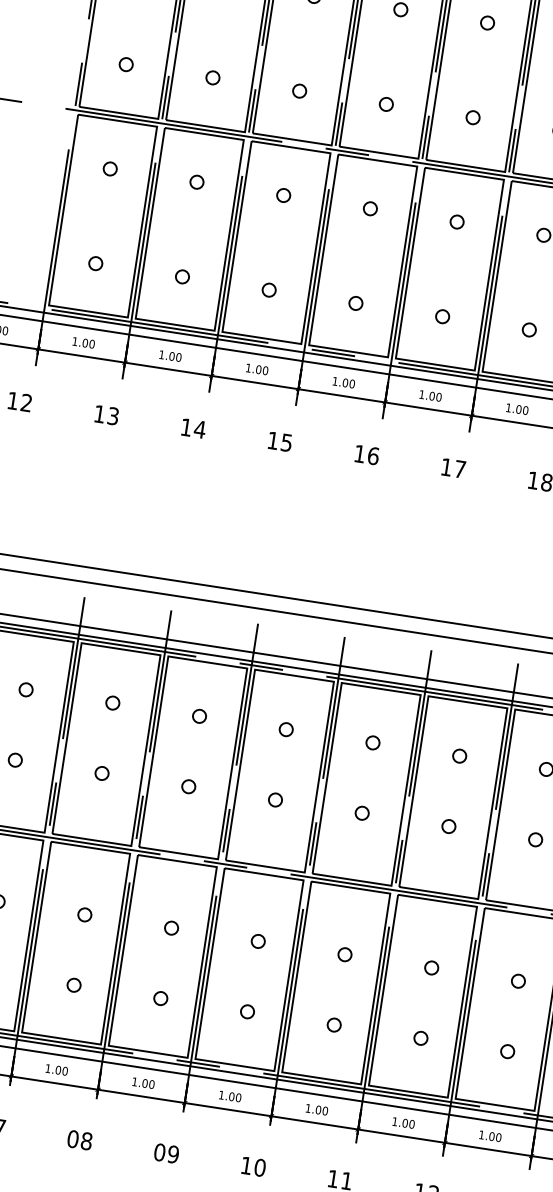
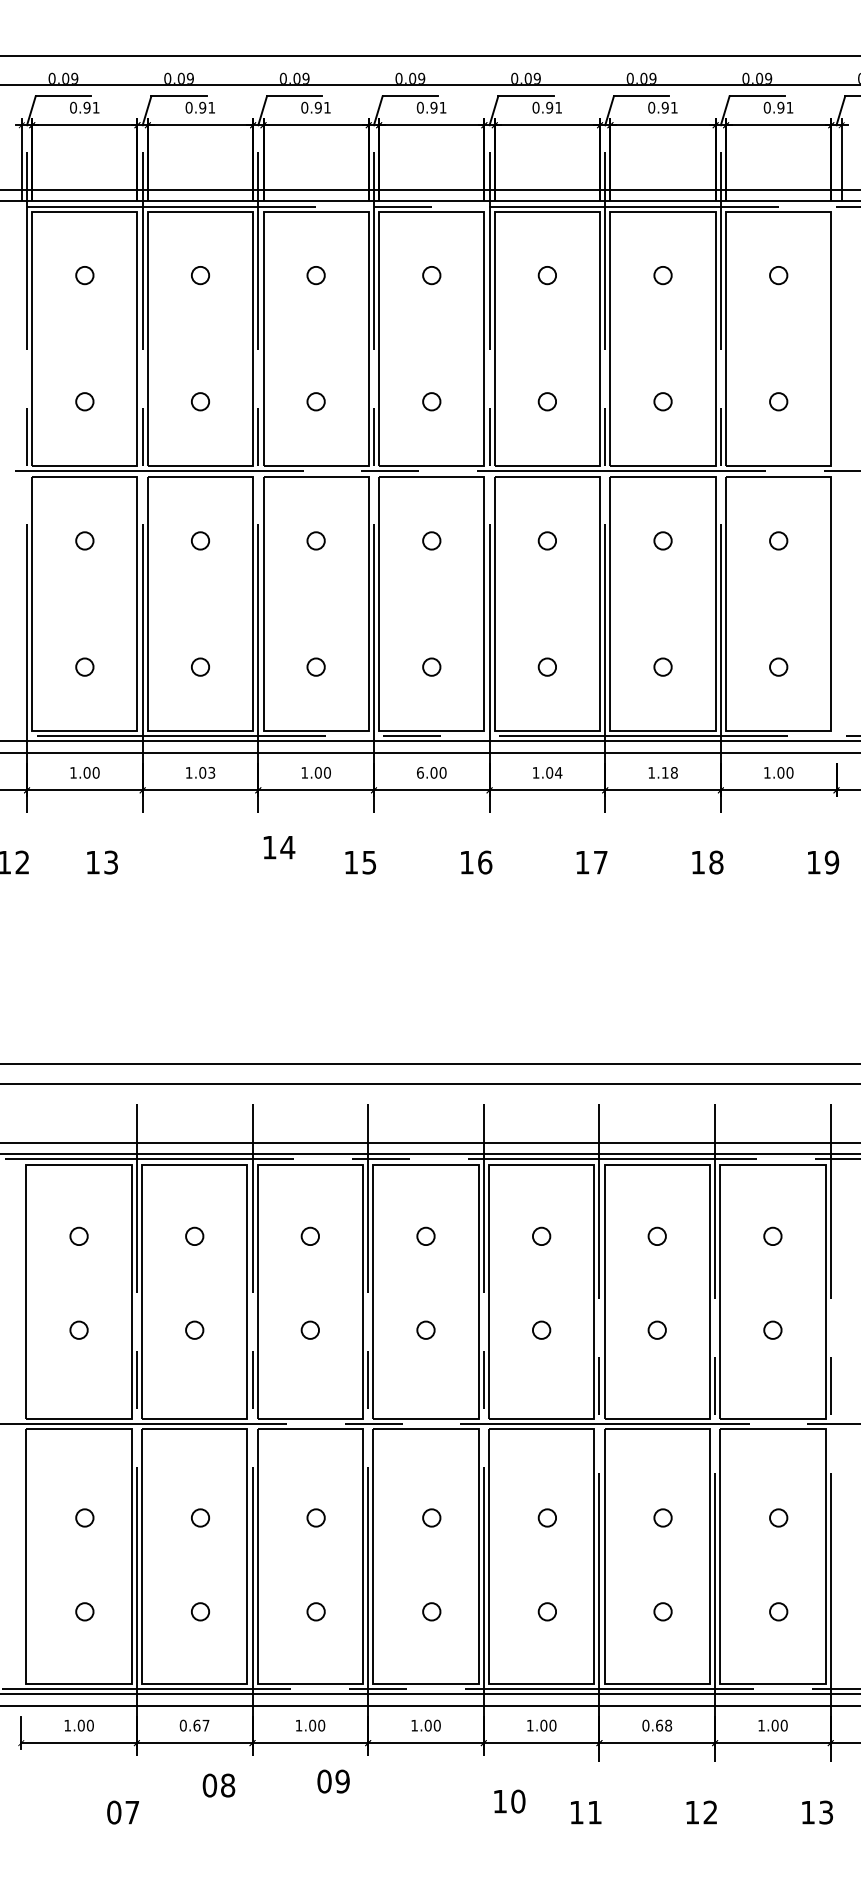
text: (178, 357) -> (211, 772), 1.00 -> 1.03
text: (335, 381) -> (420, 772), 1.00 -> 6.00
text: (438, 396) -> (558, 772), 1.00 -> 1.04
text: (522, 409) -> (669, 772), 1.00 -> 1.18
text: (106, 415) -> (102, 862), moved
text: (193, 428) -> (279, 847), moved
text: (56, 1069) -> (194, 1725), 1.00 -> 0.67
text: (403, 1122) -> (657, 1725), 1.00 -> 0.68
text: (79, 1140) -> (218, 1785), moved
text: (166, 1153) -> (333, 1781), moved
text: (253, 1166) -> (509, 1801), moved

